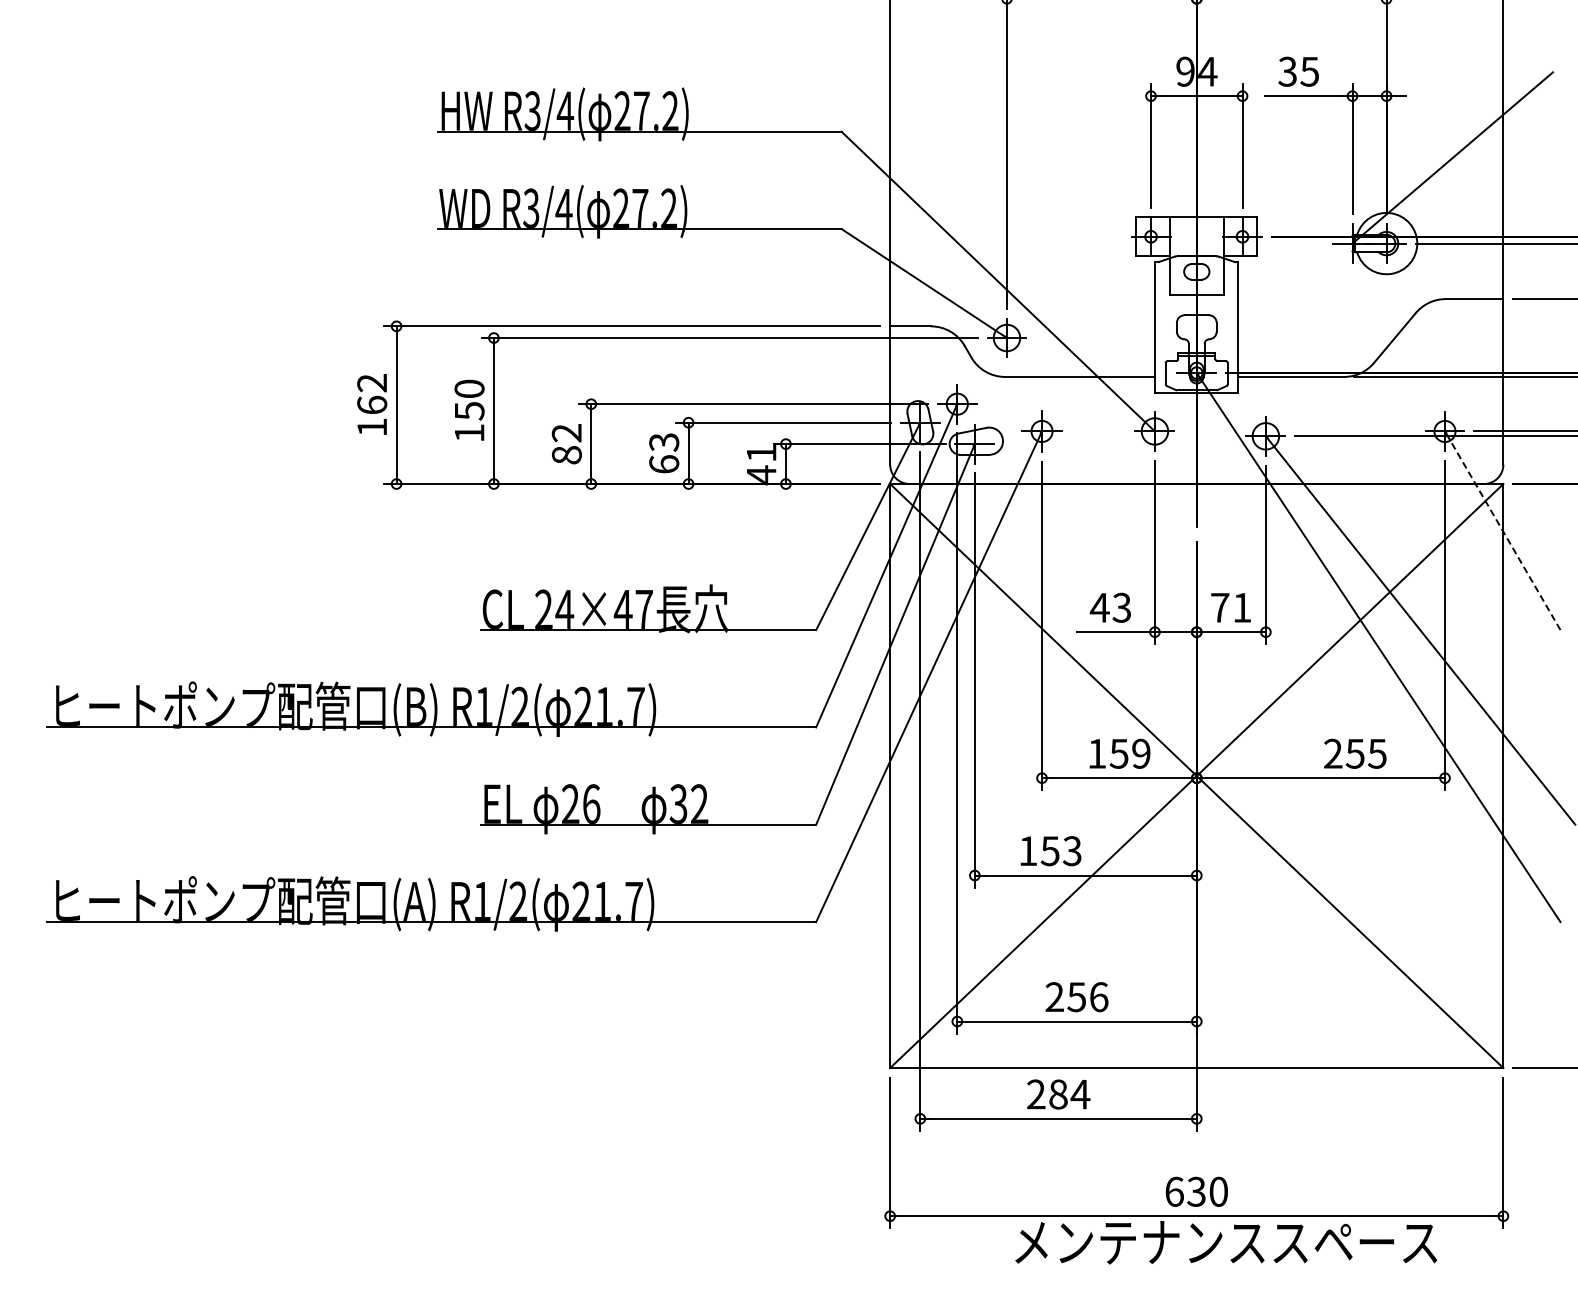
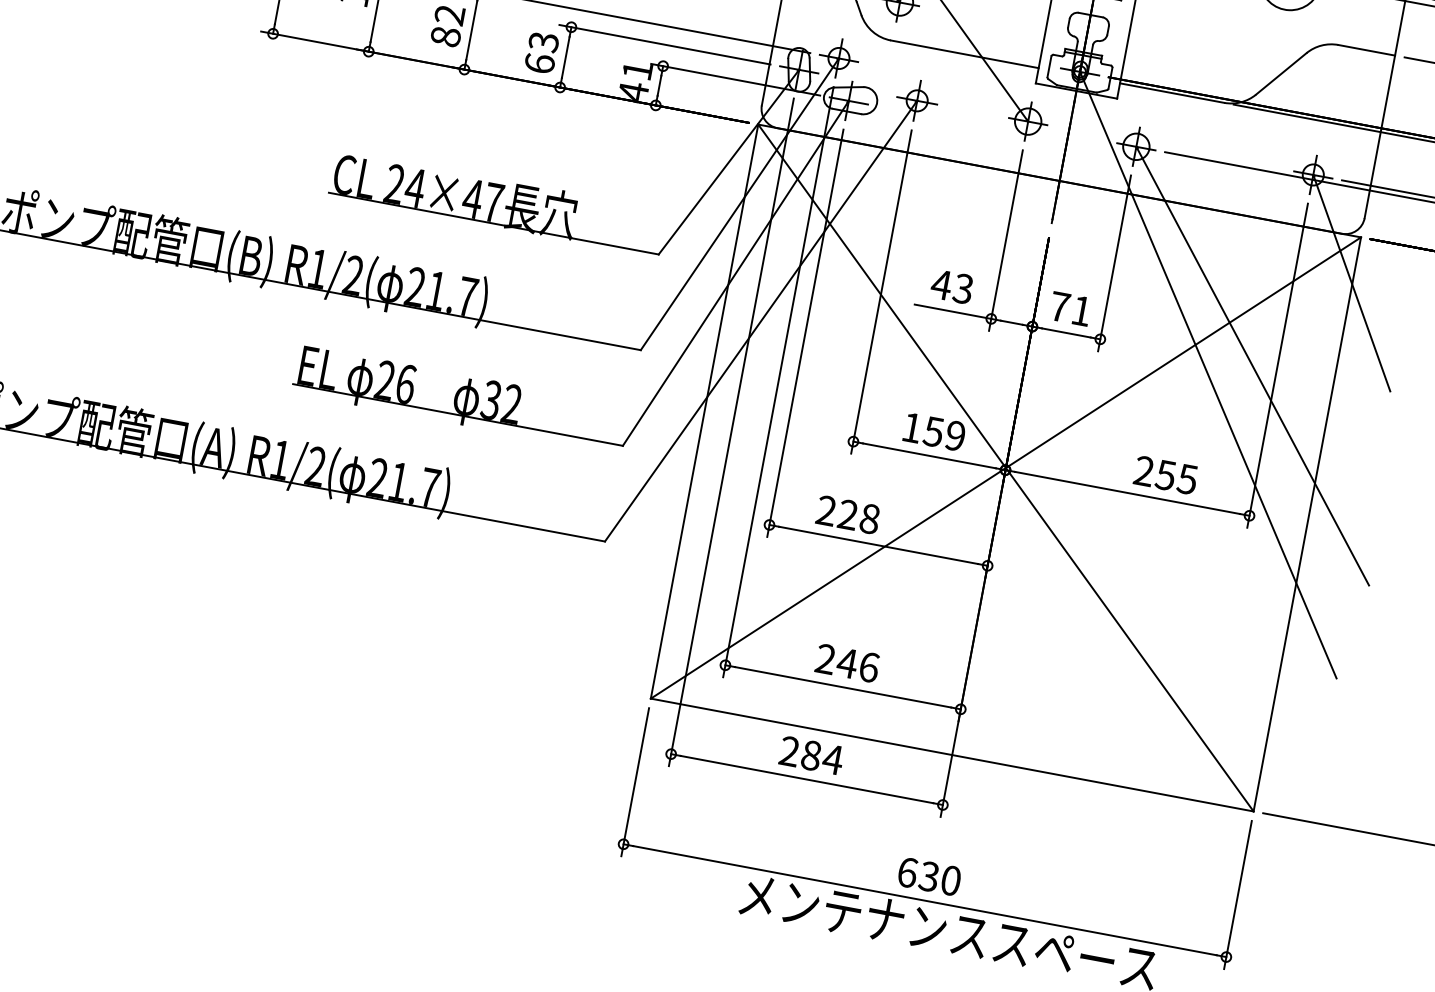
line: (1502, 530) -> (1351, 282), dashed -> solid
text: (1050, 851) -> (848, 515), 153 -> 228
text: (1076, 997) -> (846, 663), 256 -> 246

